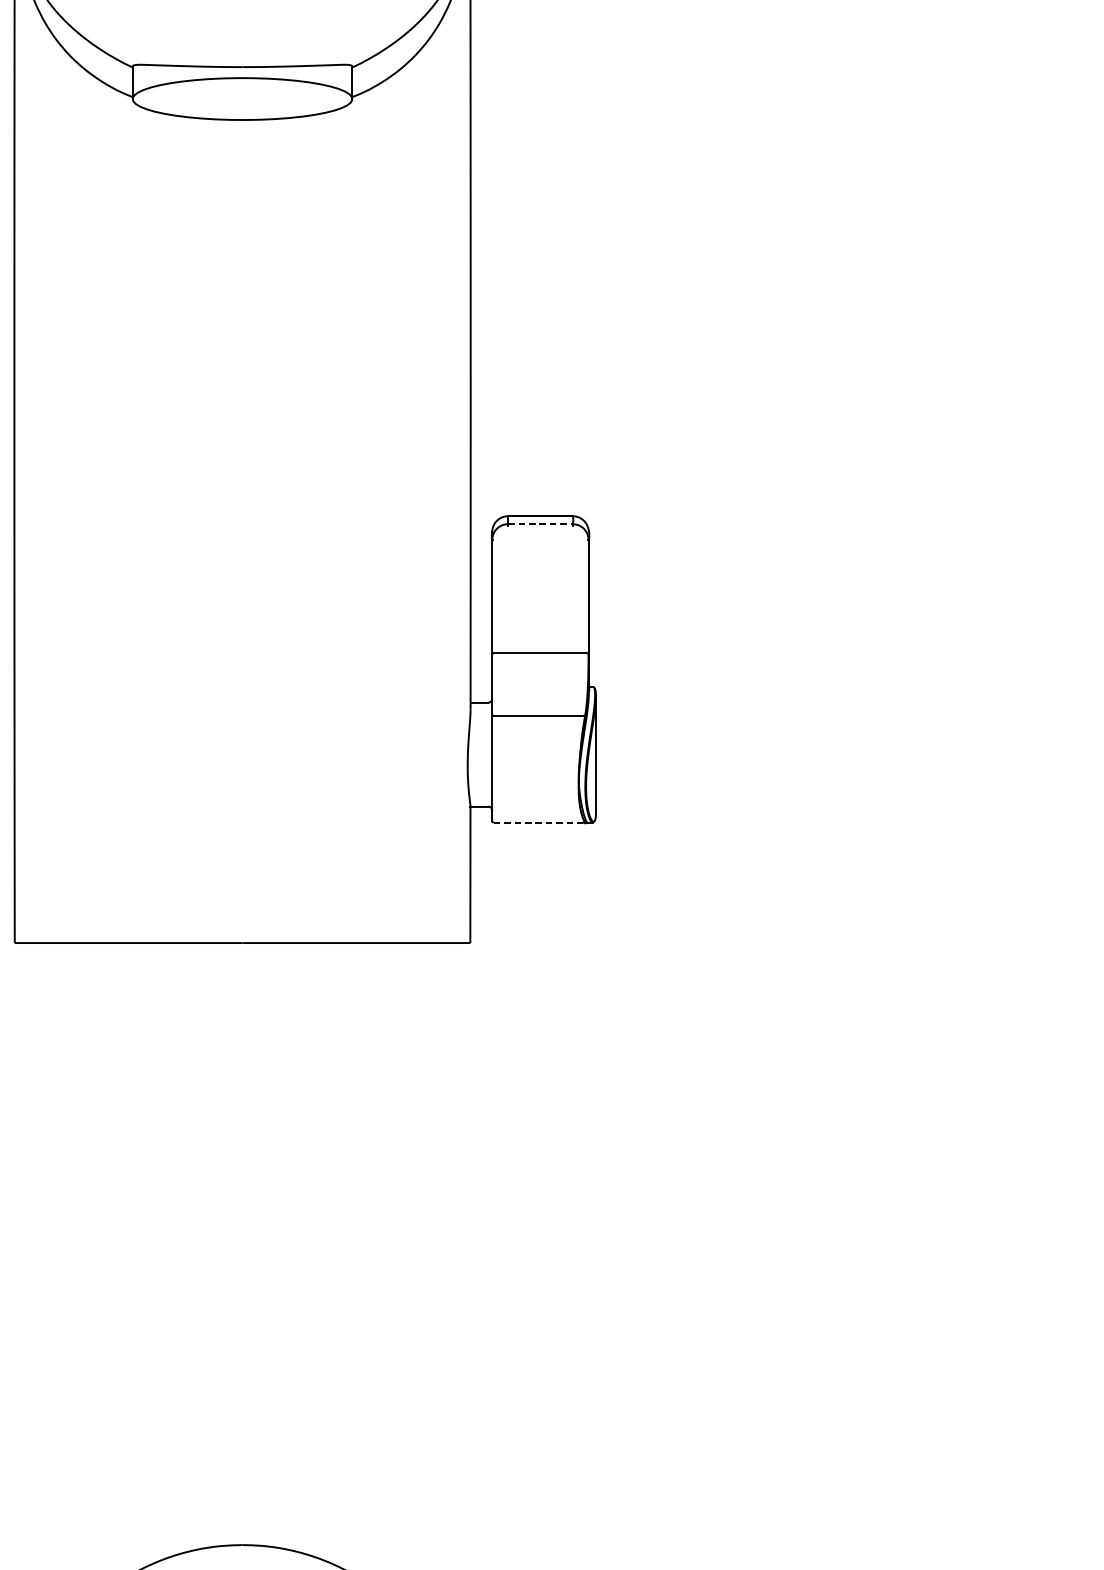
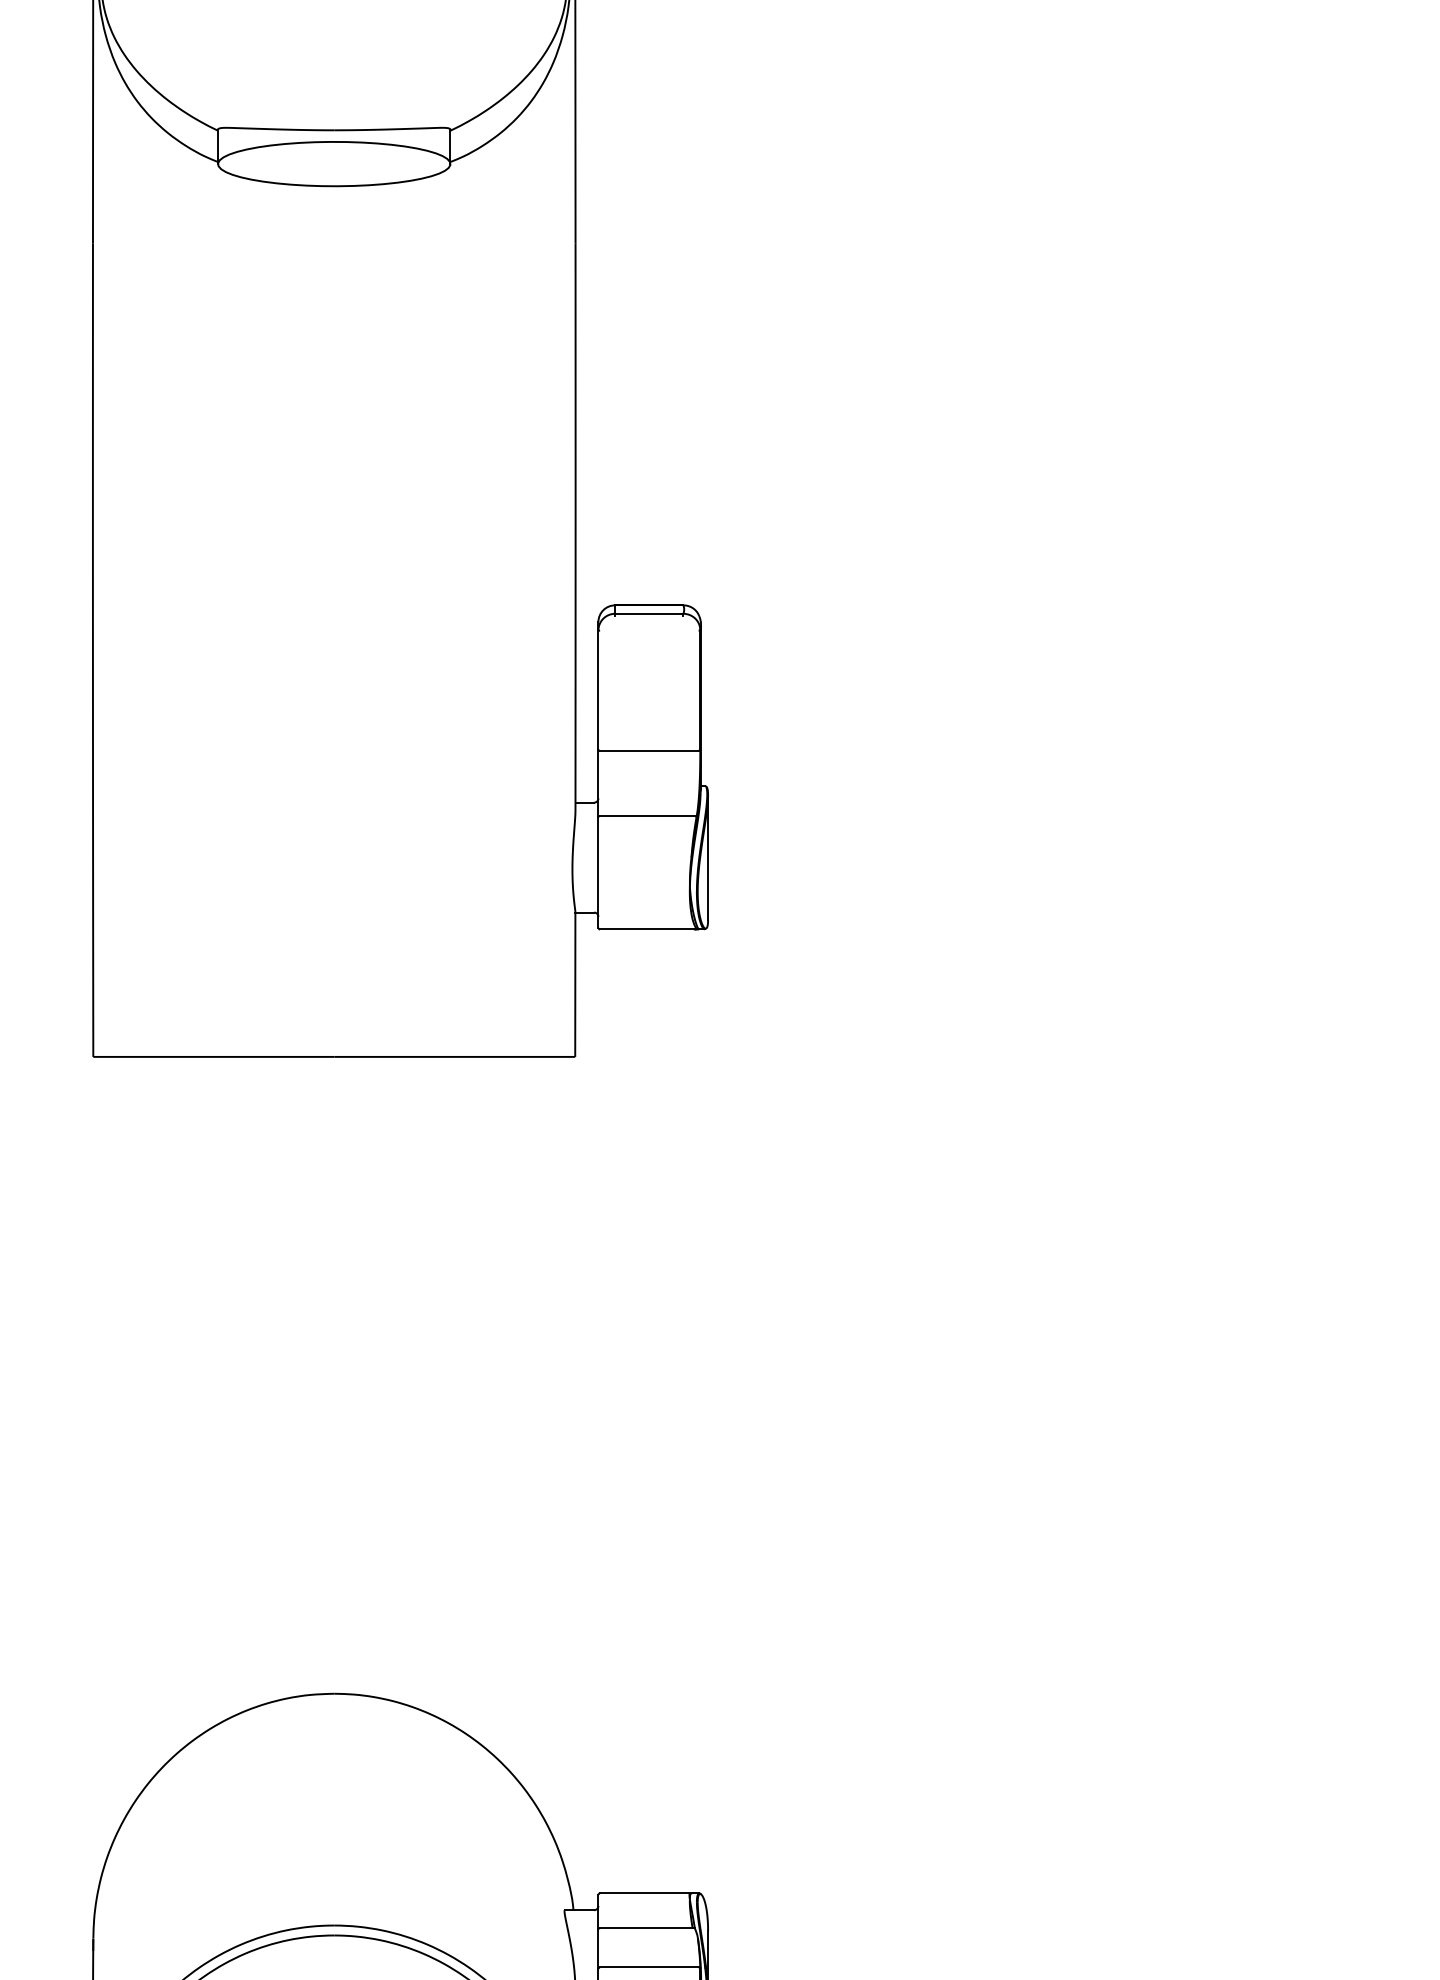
line: (540, 523) -> (649, 613), dashed -> solid
line: (538, 822) -> (647, 929), dashed -> solid

